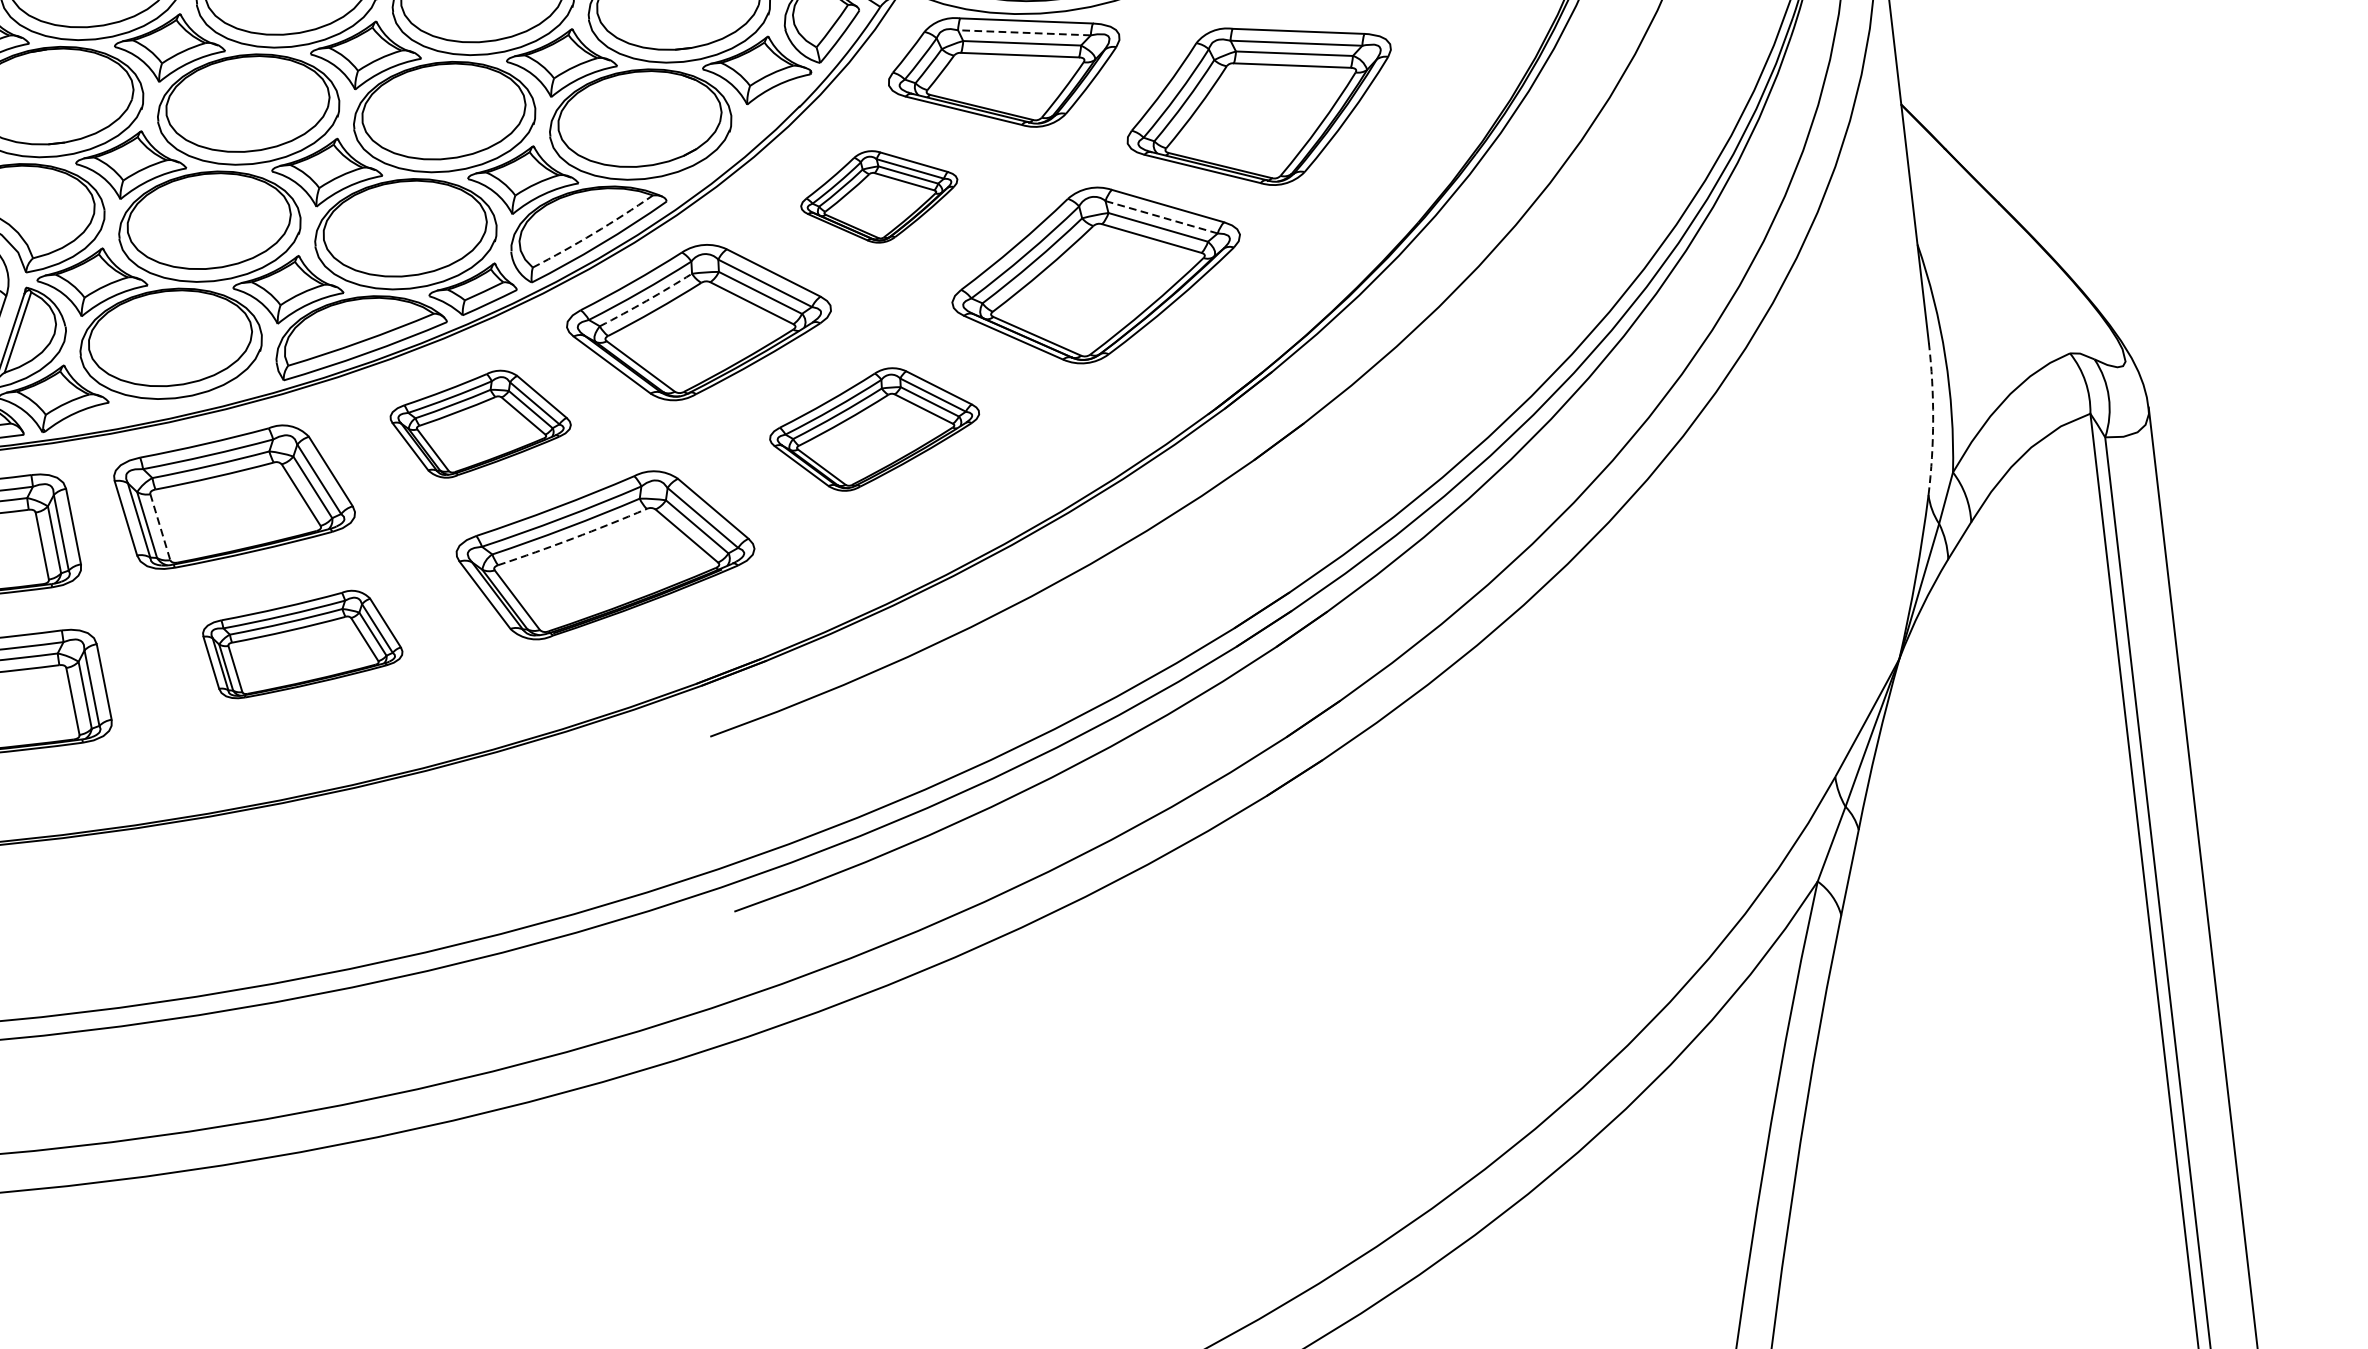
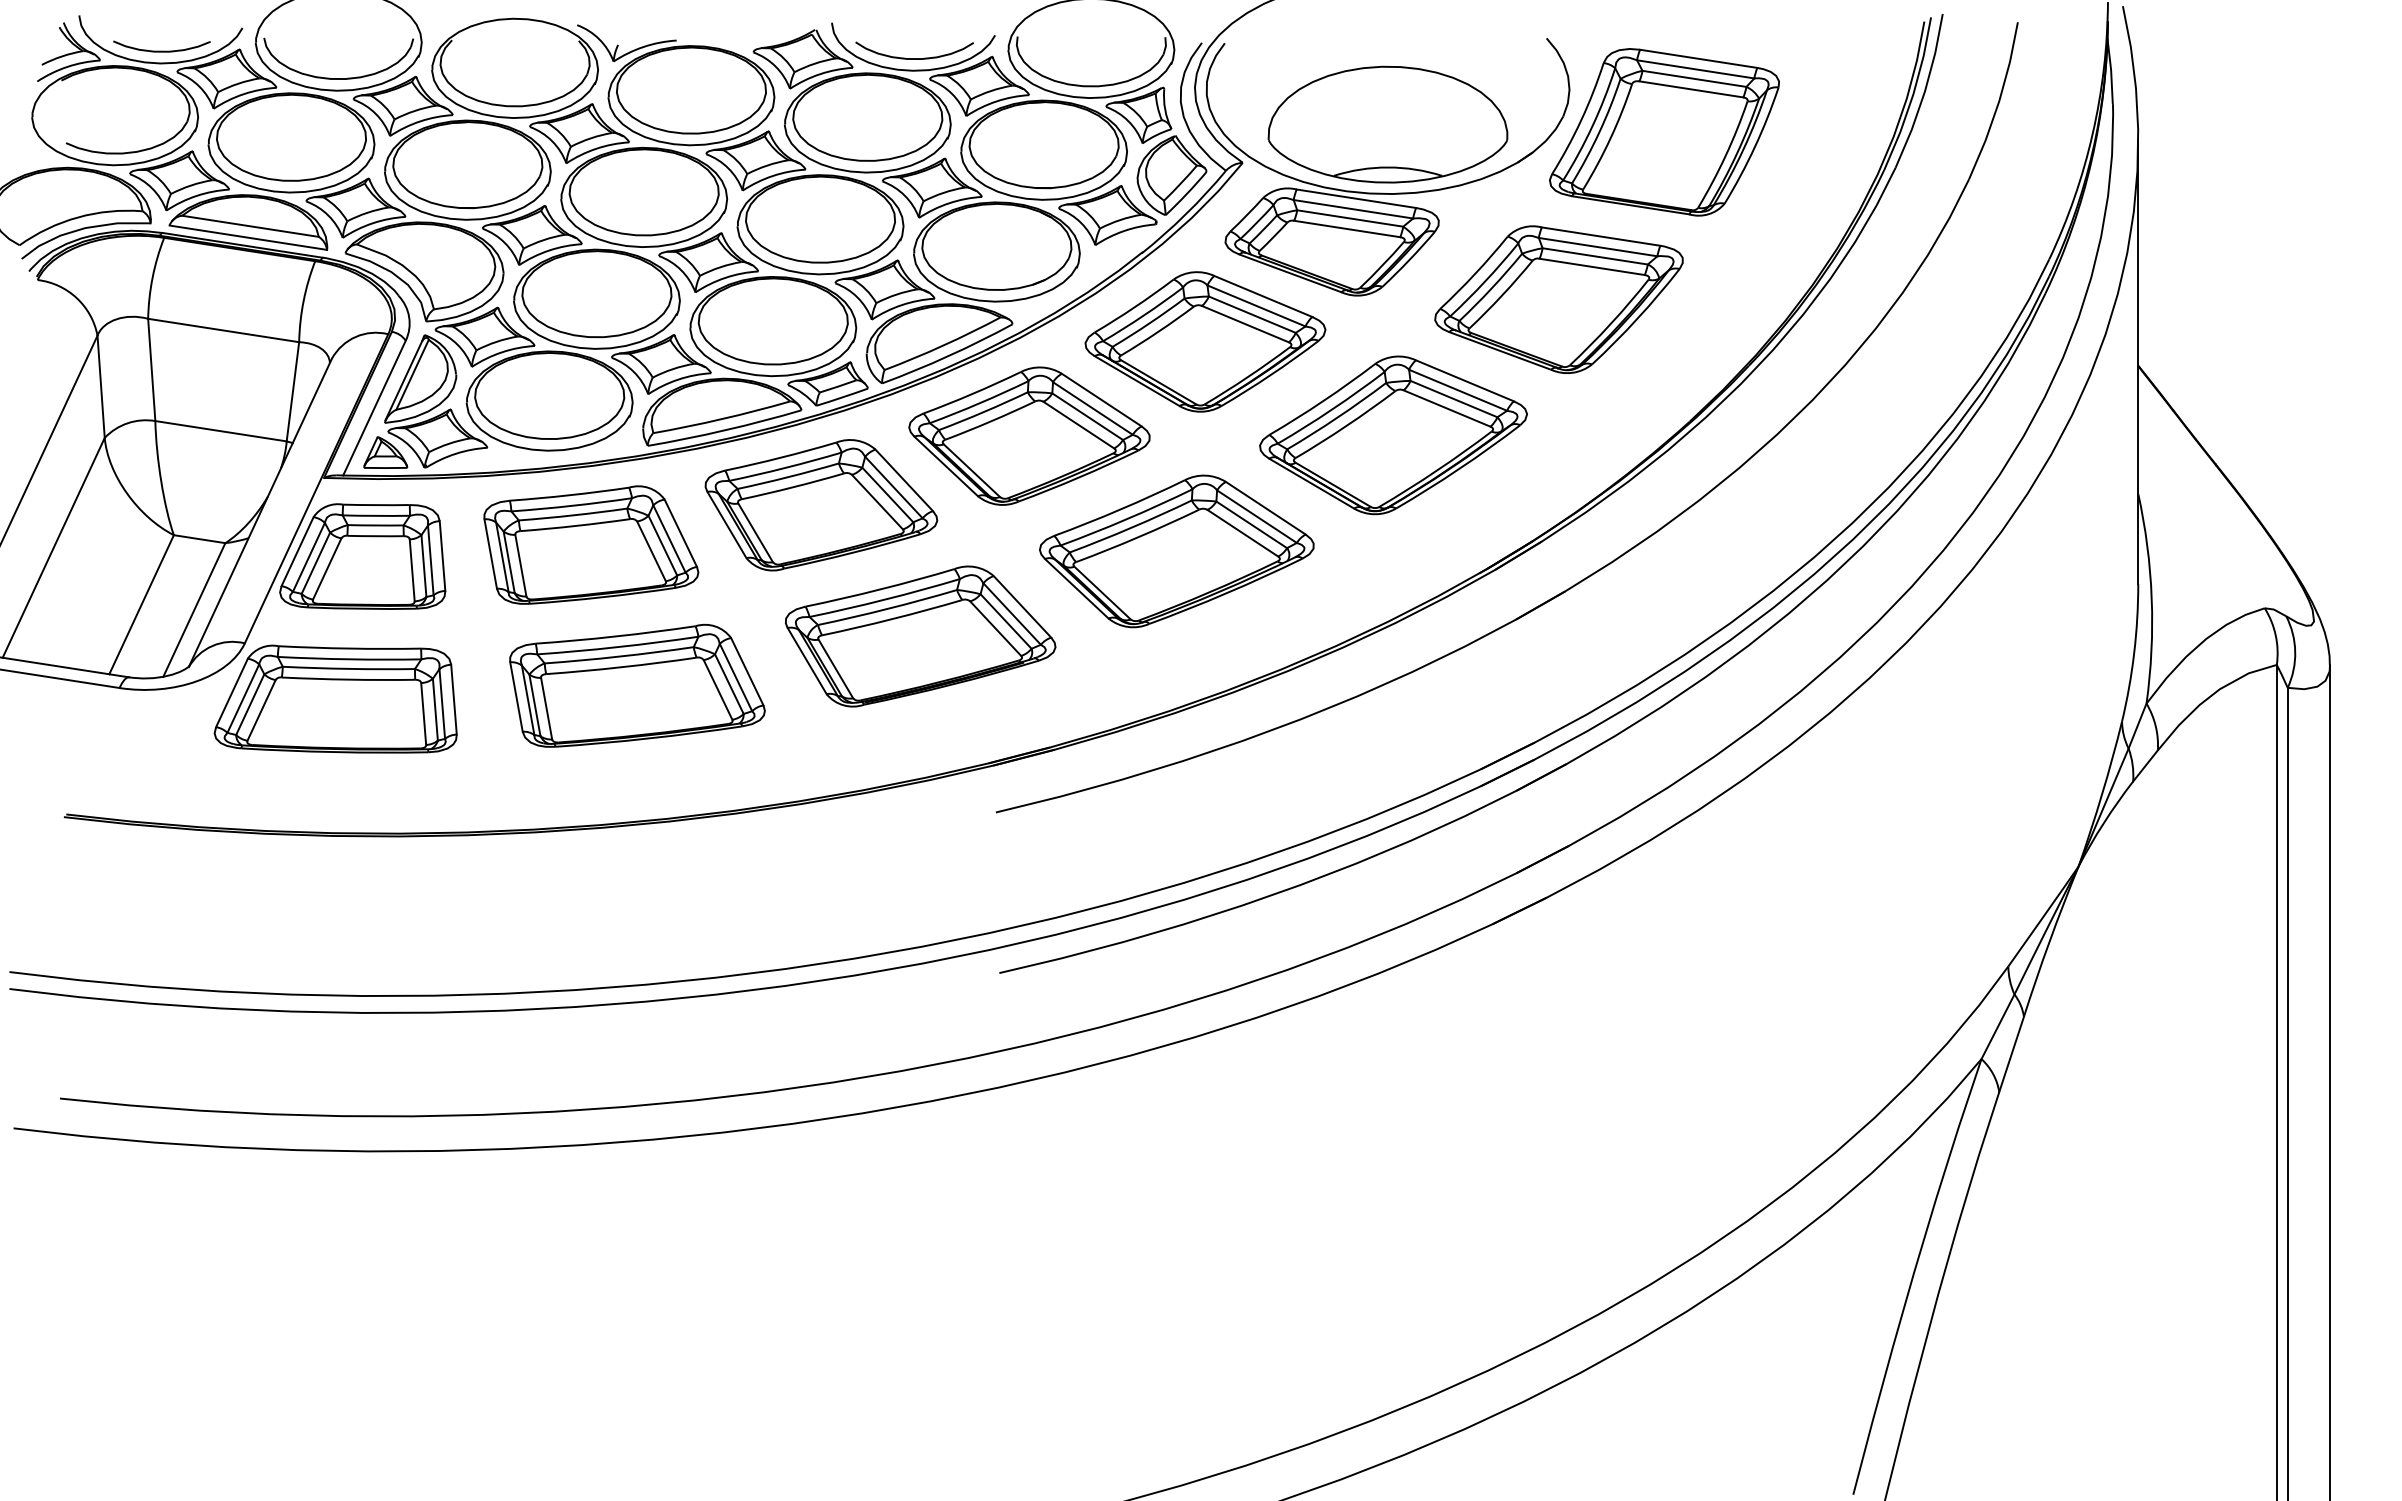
line: (1023, 33) -> (1352, 209), dashed -> solid
part: (879, 195) -> (1205, 341), size x1.67
line: (1161, 217) -> (1457, 390), dashed -> solid
arc: (594, 233) -> (943, 345), dashed -> solid
arc: (646, 301) -> (983, 412), dashed -> solid
arc: (1933, 419) -> (2134, 653), dashed -> solid
part: (481, 423) -> (821, 505), size x1.43
part: (874, 428) -> (1176, 551), size x1.43
line: (160, 528) -> (520, 566), dashed -> solid
arc: (572, 539) -> (892, 619), dashed -> solid
part: (302, 643) -> (637, 685), size x1.43

